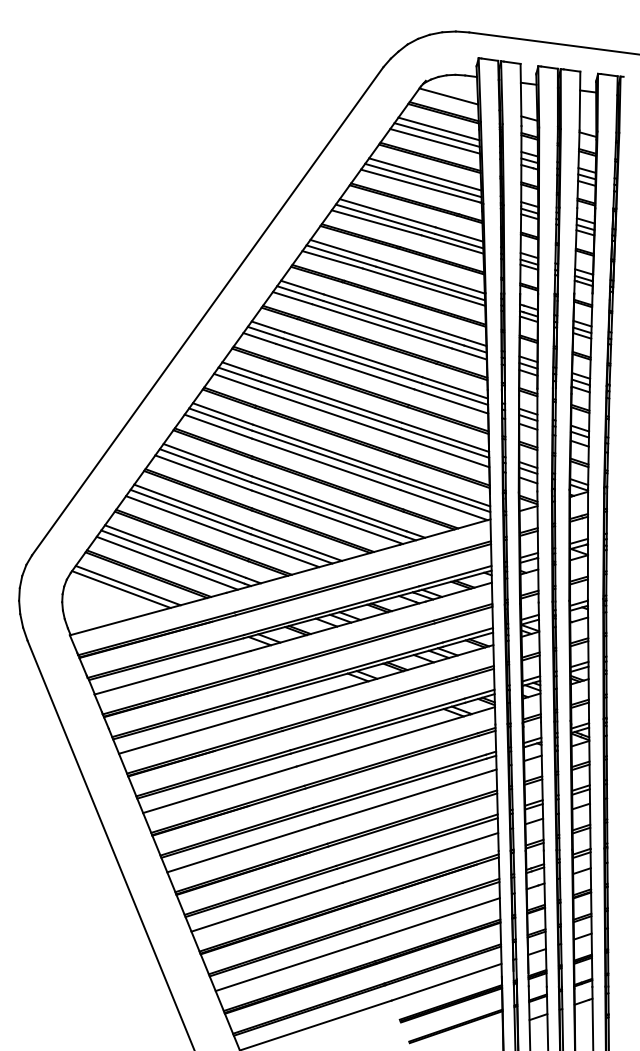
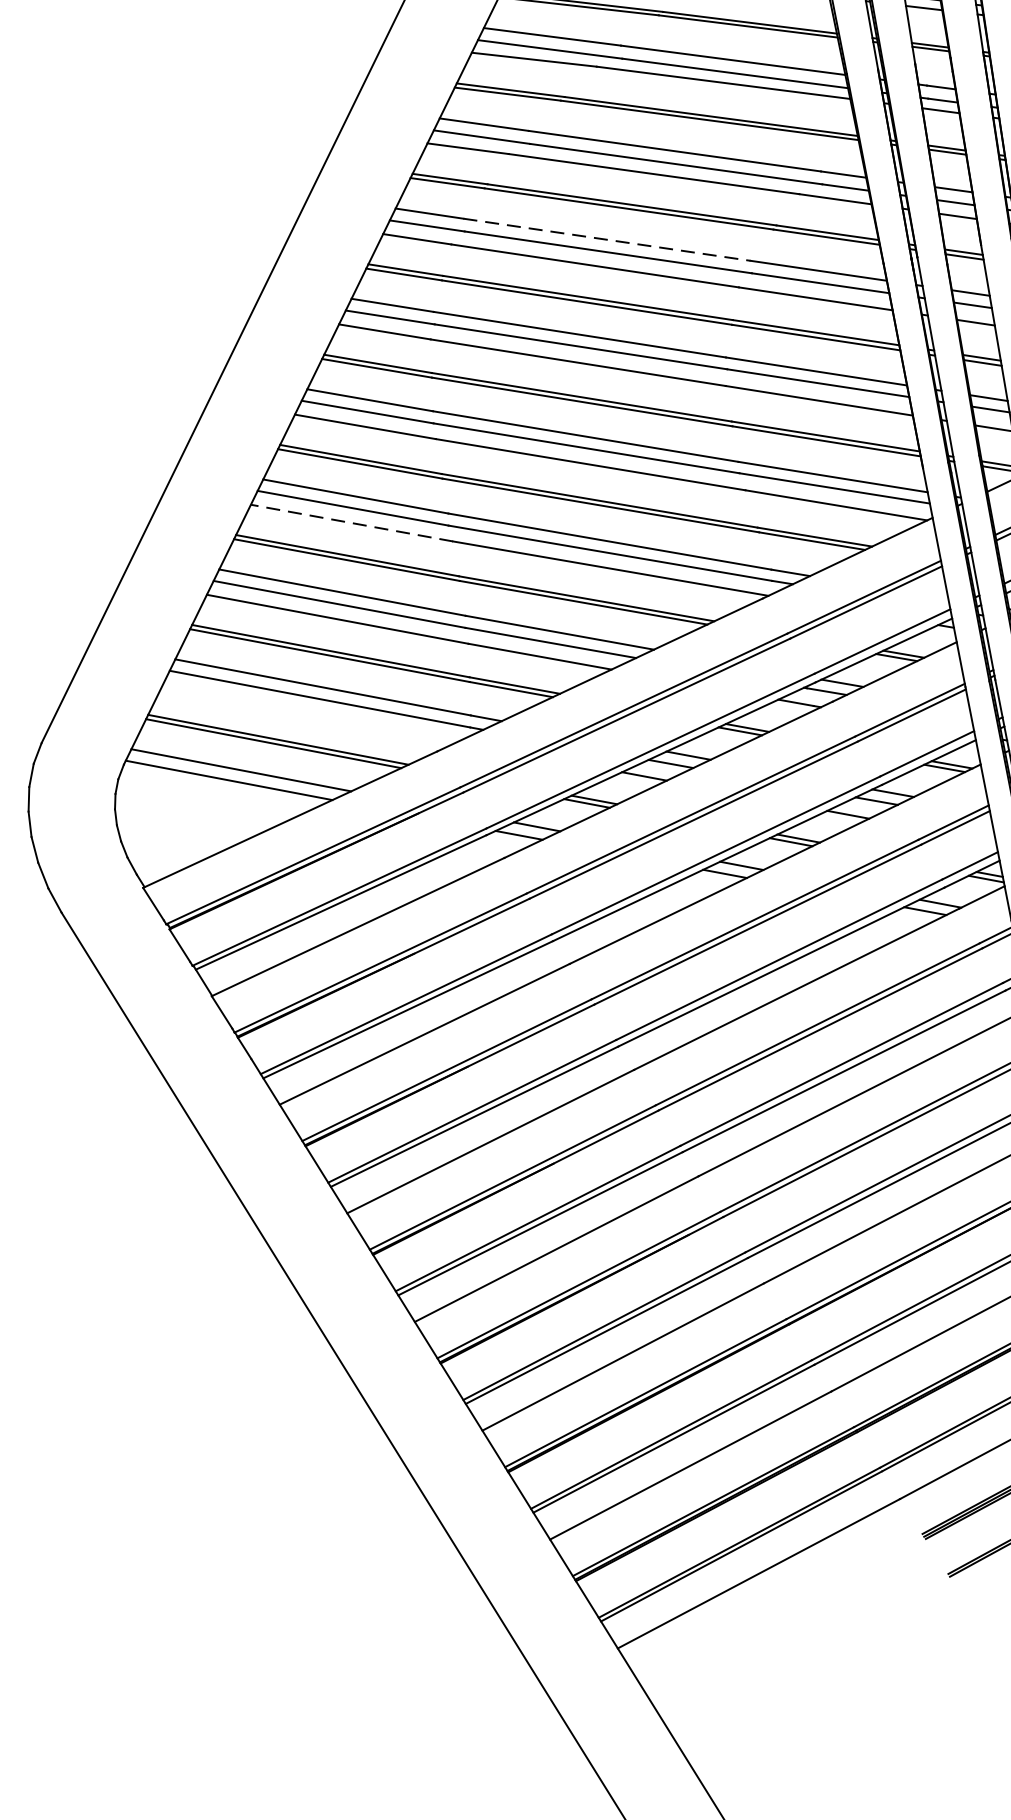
line: (353, 354) -> (607, 239), solid -> dashed
line: (203, 472) -> (351, 522), solid -> dashed
line: (166, 562) -> (308, 711), removed

